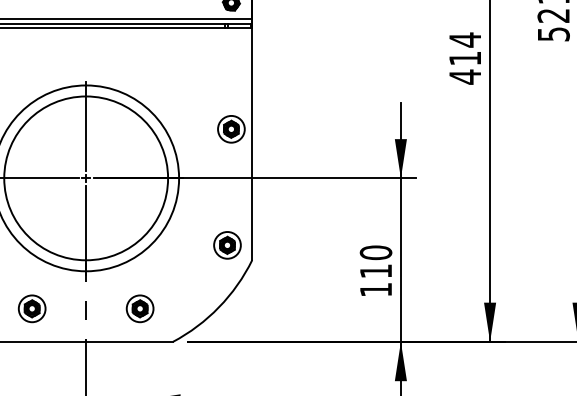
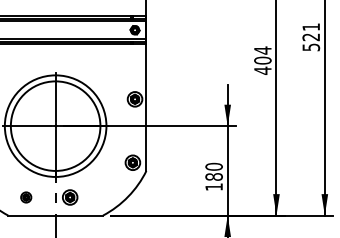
text: (464, 58) -> (262, 60), 414 -> 404
text: (374, 270) -> (213, 176), 110 -> 180
part: (32, 308) -> (26, 197), size x0.7
part: (140, 308) -> (70, 197), moved

